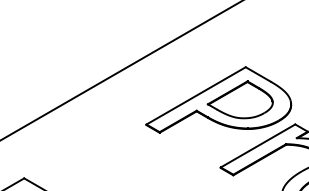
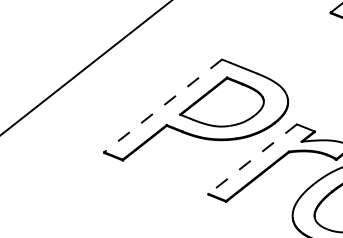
line: (195, 96) -> (162, 106), solid -> dashed
line: (258, 145) -> (253, 158), solid -> dashed

